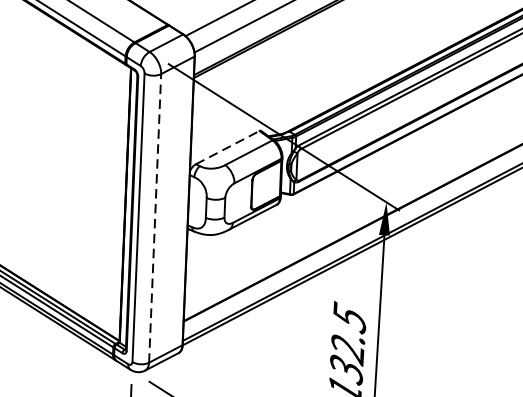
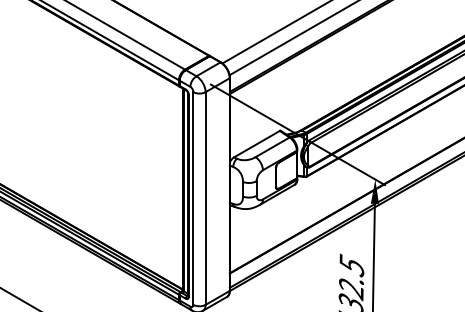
line: (228, 146) -> (257, 143), dashed -> solid
line: (154, 218) -> (205, 198), dashed -> solid

